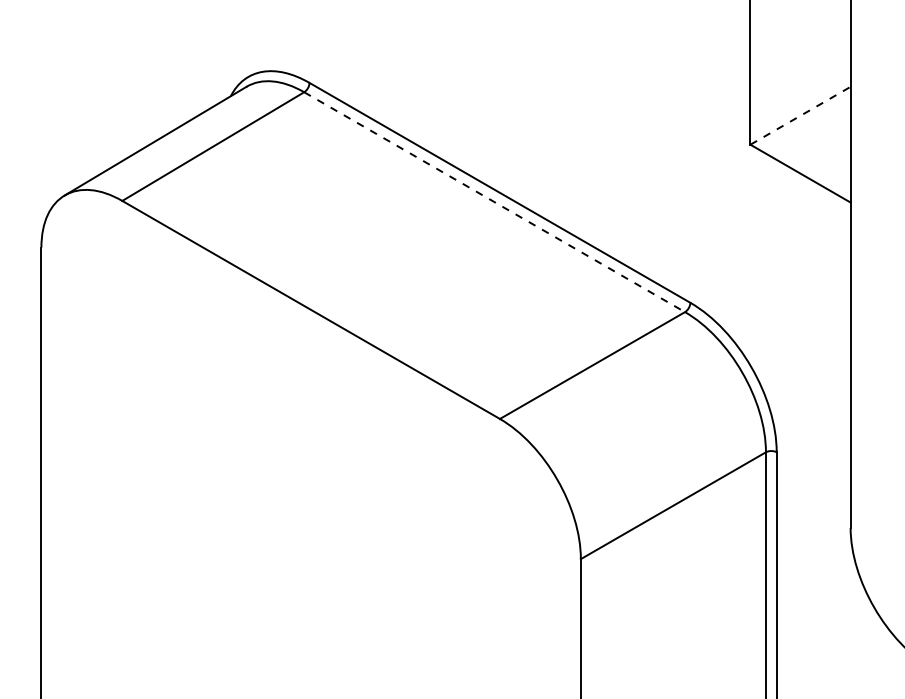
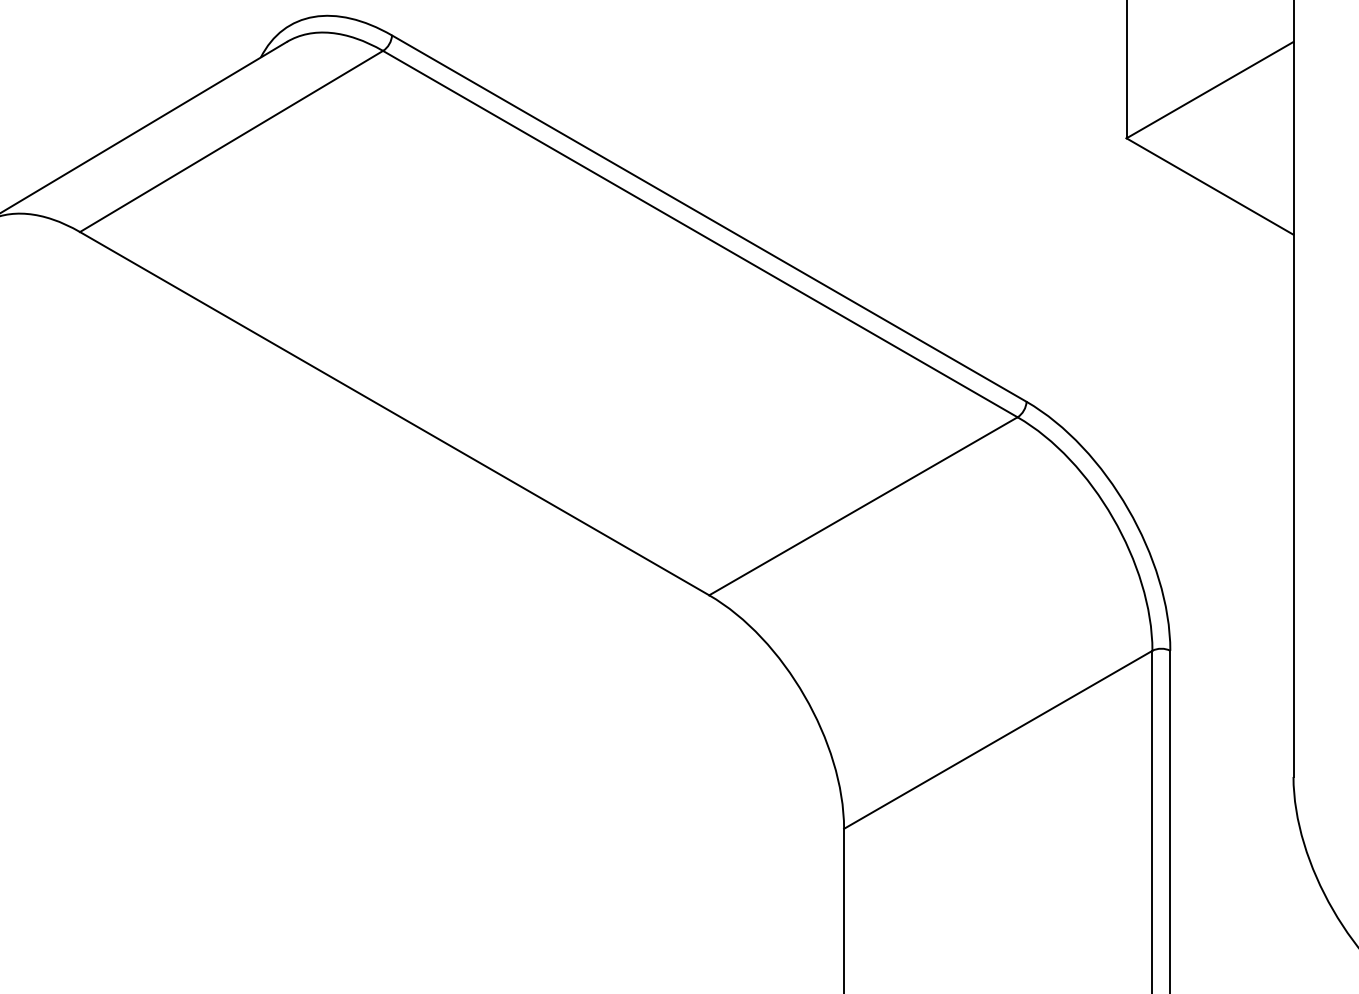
line: (800, 115) -> (1209, 89), dashed -> solid
line: (494, 202) -> (700, 234), dashed -> solid

